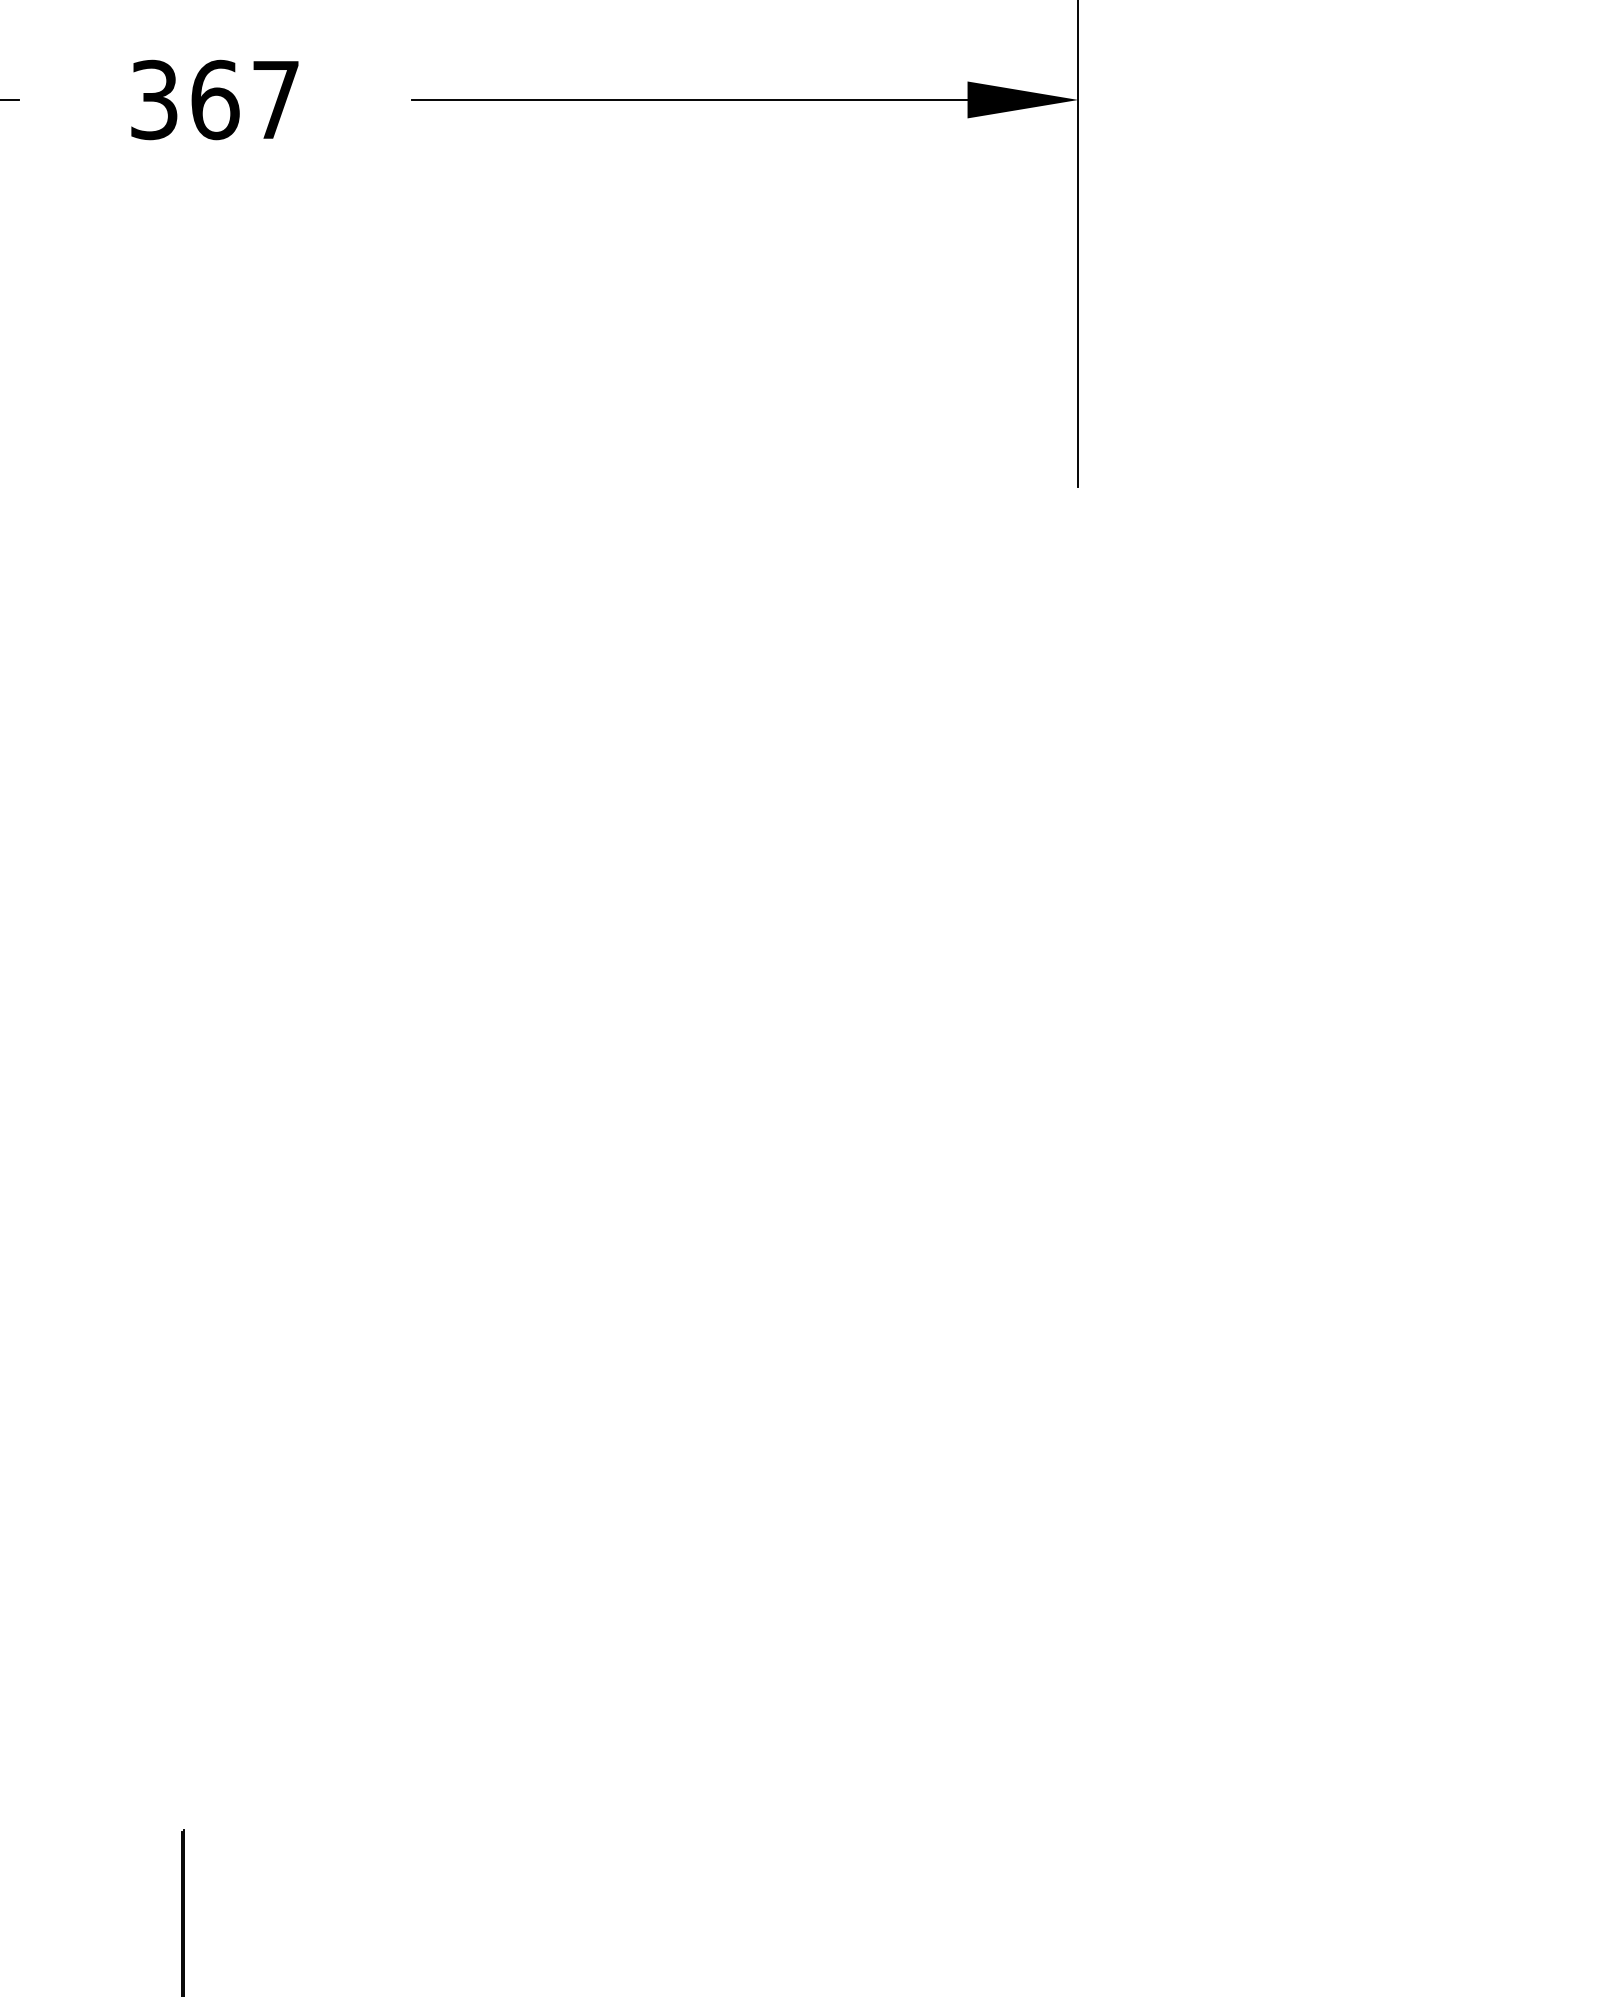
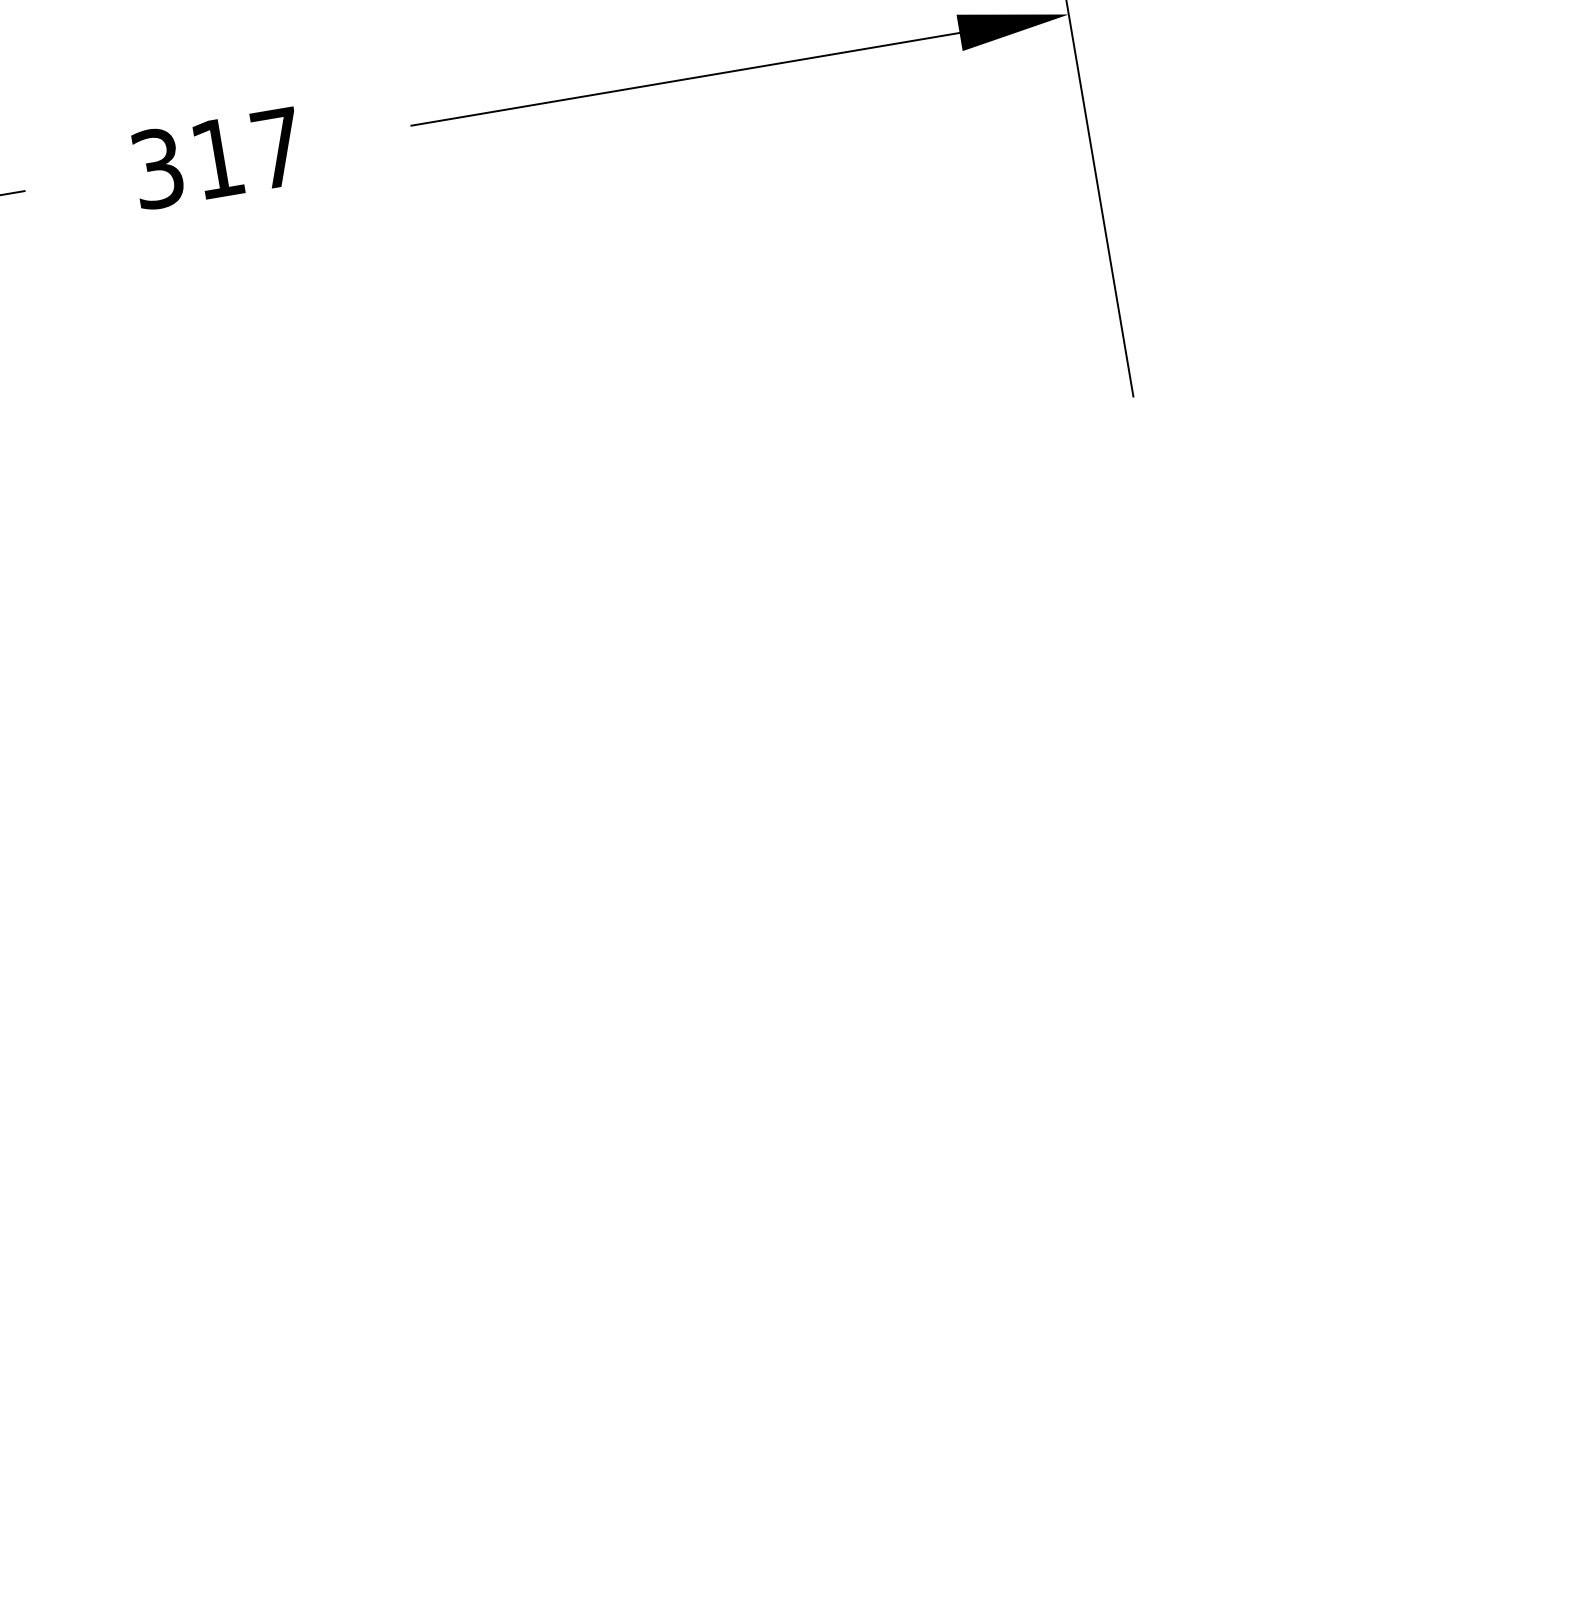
text: (215, 99) -> (218, 157), 367 -> 317

